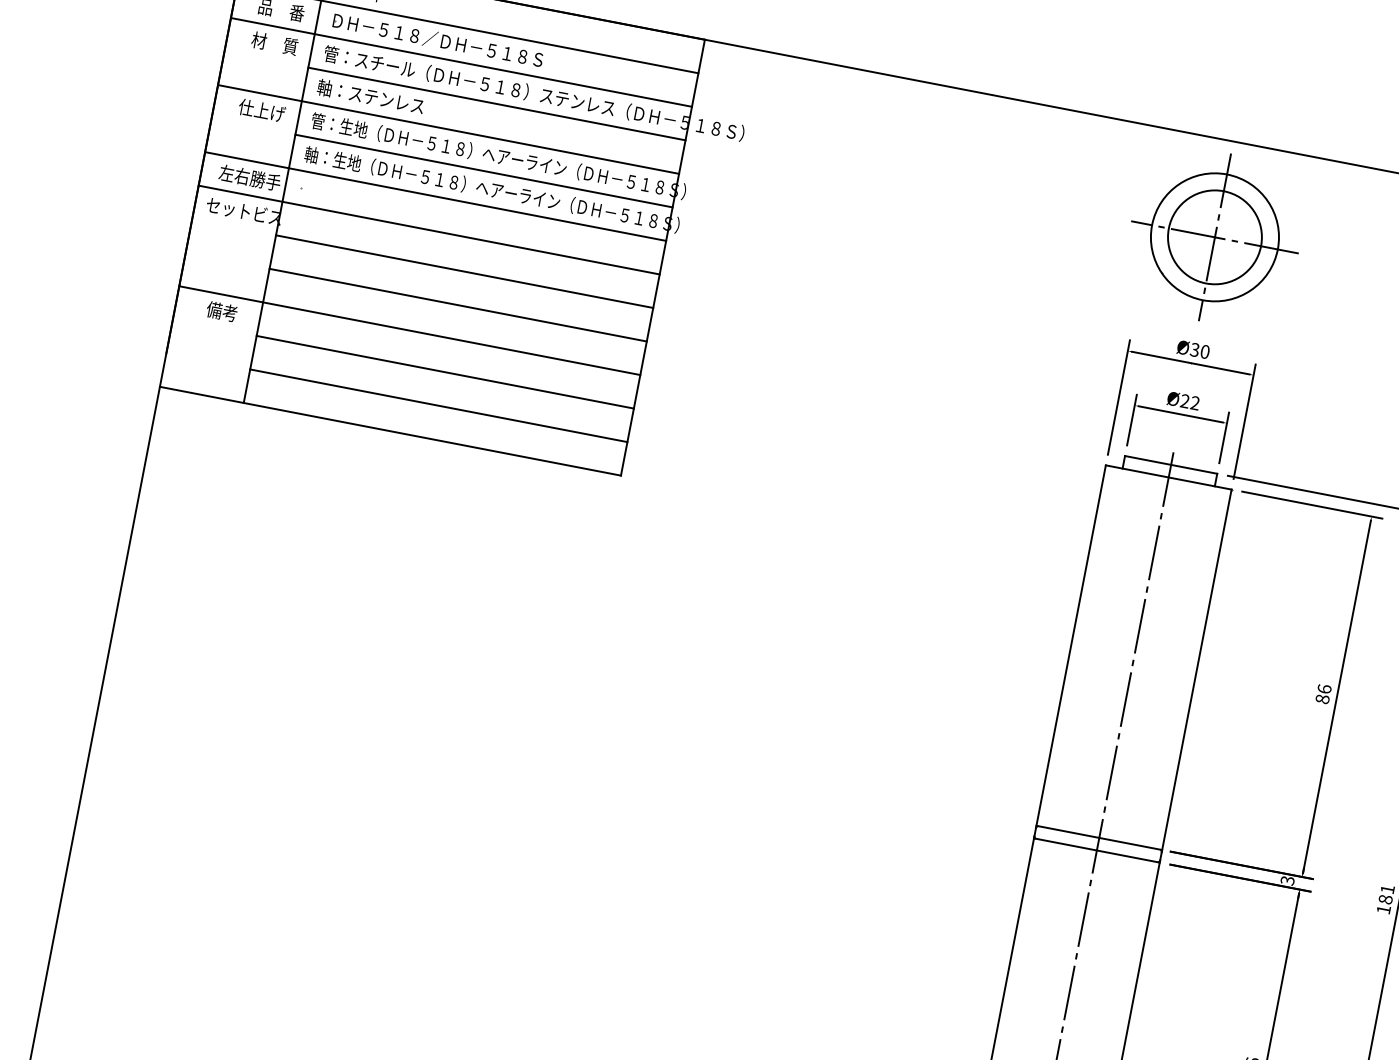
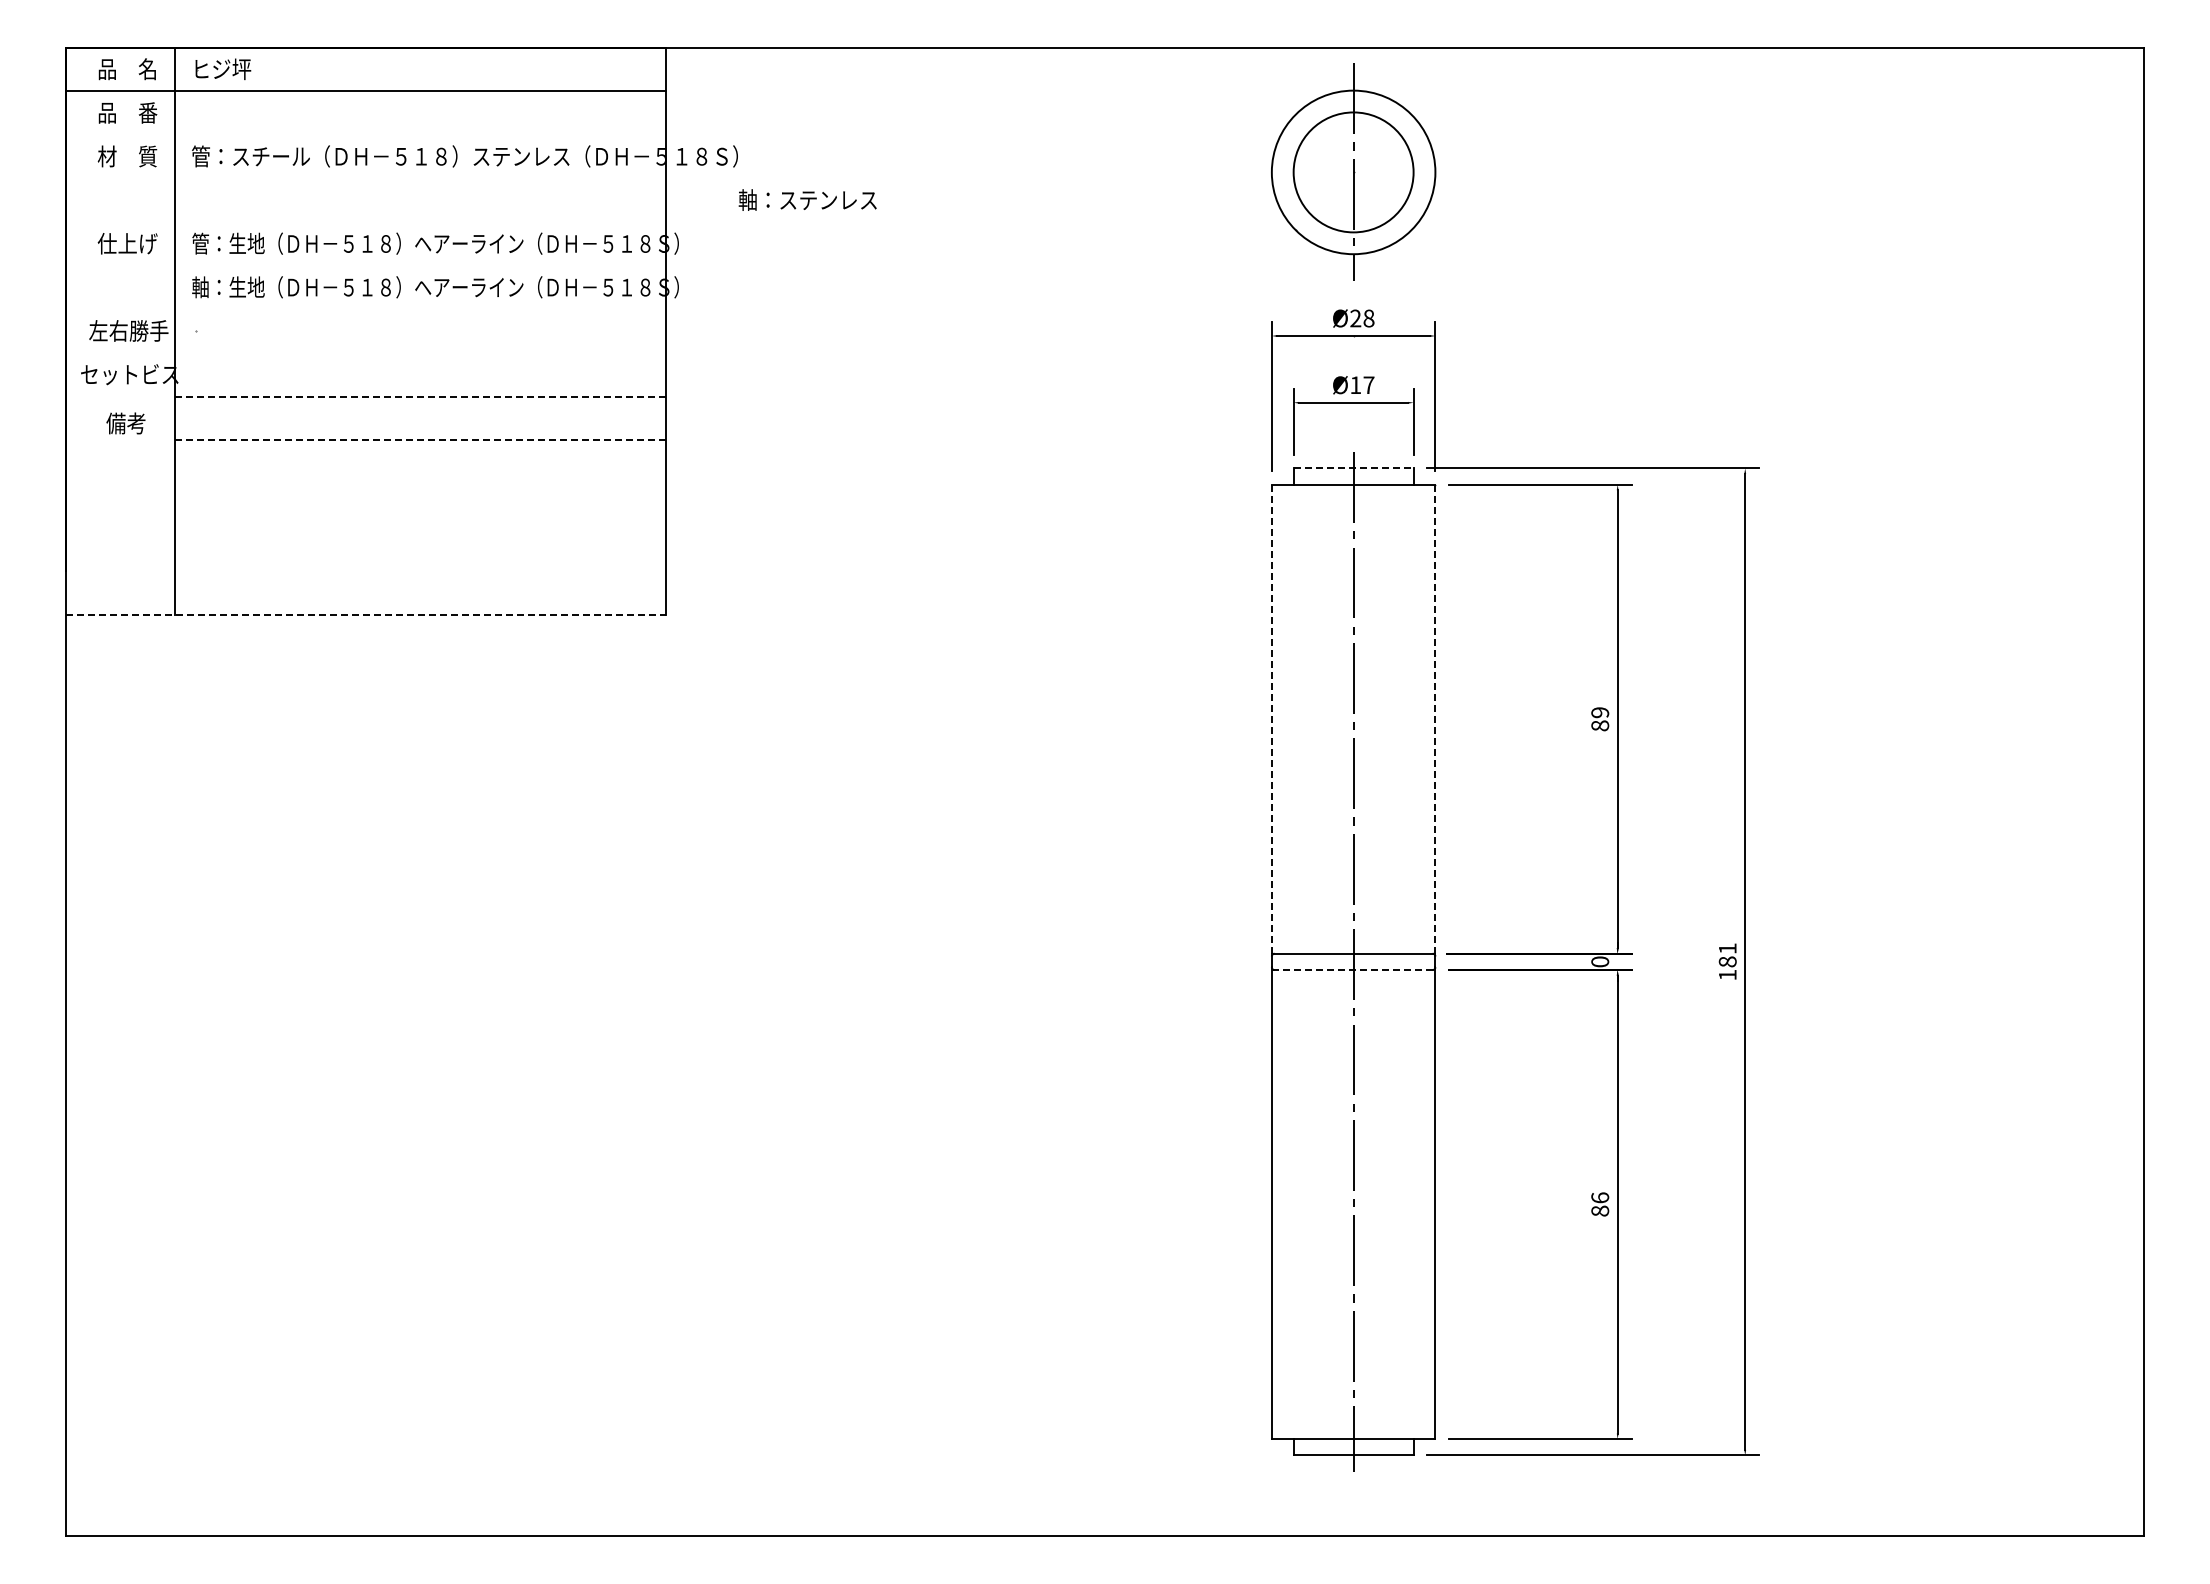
part: (438, 40) -> (331, 112), removed
line: (461, 62) -> (366, 134), removed
text: (370, 96) -> (807, 199), moved
line: (496, 103) -> (420, 178), removed
line: (448, 129) -> (366, 222), removed
line: (483, 170) -> (420, 265), removed
line: (435, 196) -> (366, 309), removed
line: (429, 230) -> (366, 353), removed
line: (1214, 237) -> (1353, 172), removed
line: (465, 271) -> (421, 396), solid -> dashed
line: (458, 305) -> (421, 440), solid -> dashed
text: (221, 311) -> (125, 423), moved
line: (410, 330) -> (366, 483), removed
text: (1200, 350) -> (1362, 318), Ø30 -> Ø28
line: (445, 372) -> (420, 527), removed
text: (1190, 401) -> (1362, 384), Ø22 -> Ø17
line: (438, 405) -> (420, 571), removed
line: (390, 431) -> (366, 614), solid -> dashed
line: (1171, 464) -> (1353, 468), solid -> dashed
line: (1070, 646) -> (1271, 720), solid -> dashed
line: (1196, 670) -> (1435, 720), solid -> dashed
text: (1324, 689) -> (1600, 712), 86 -> 89
line: (1096, 850) -> (1353, 970), solid -> dashed
text: (1287, 880) -> (1600, 961), 3 -> 0

